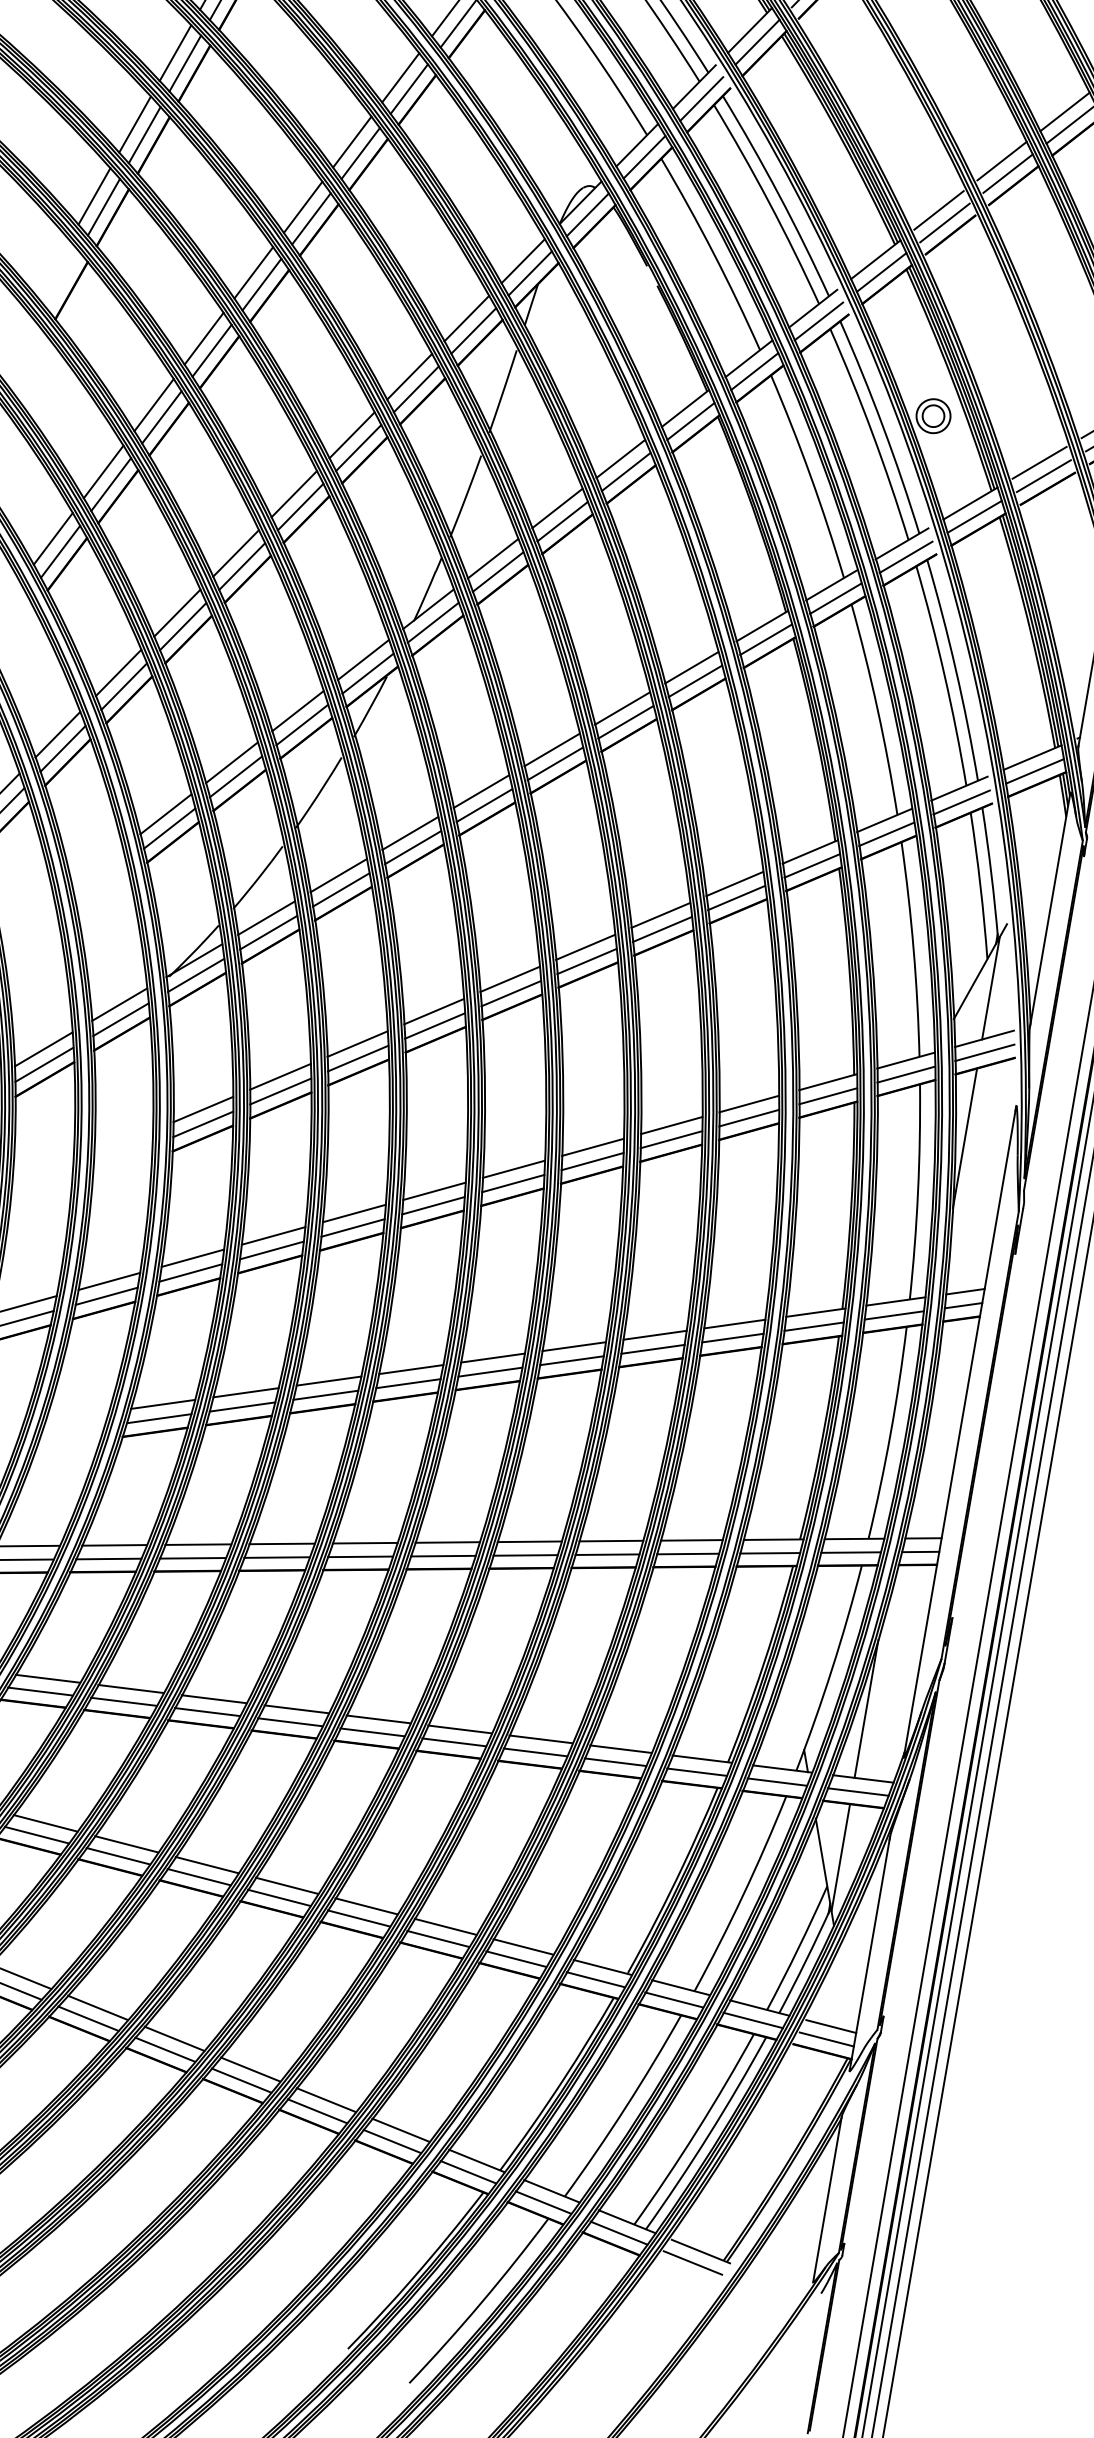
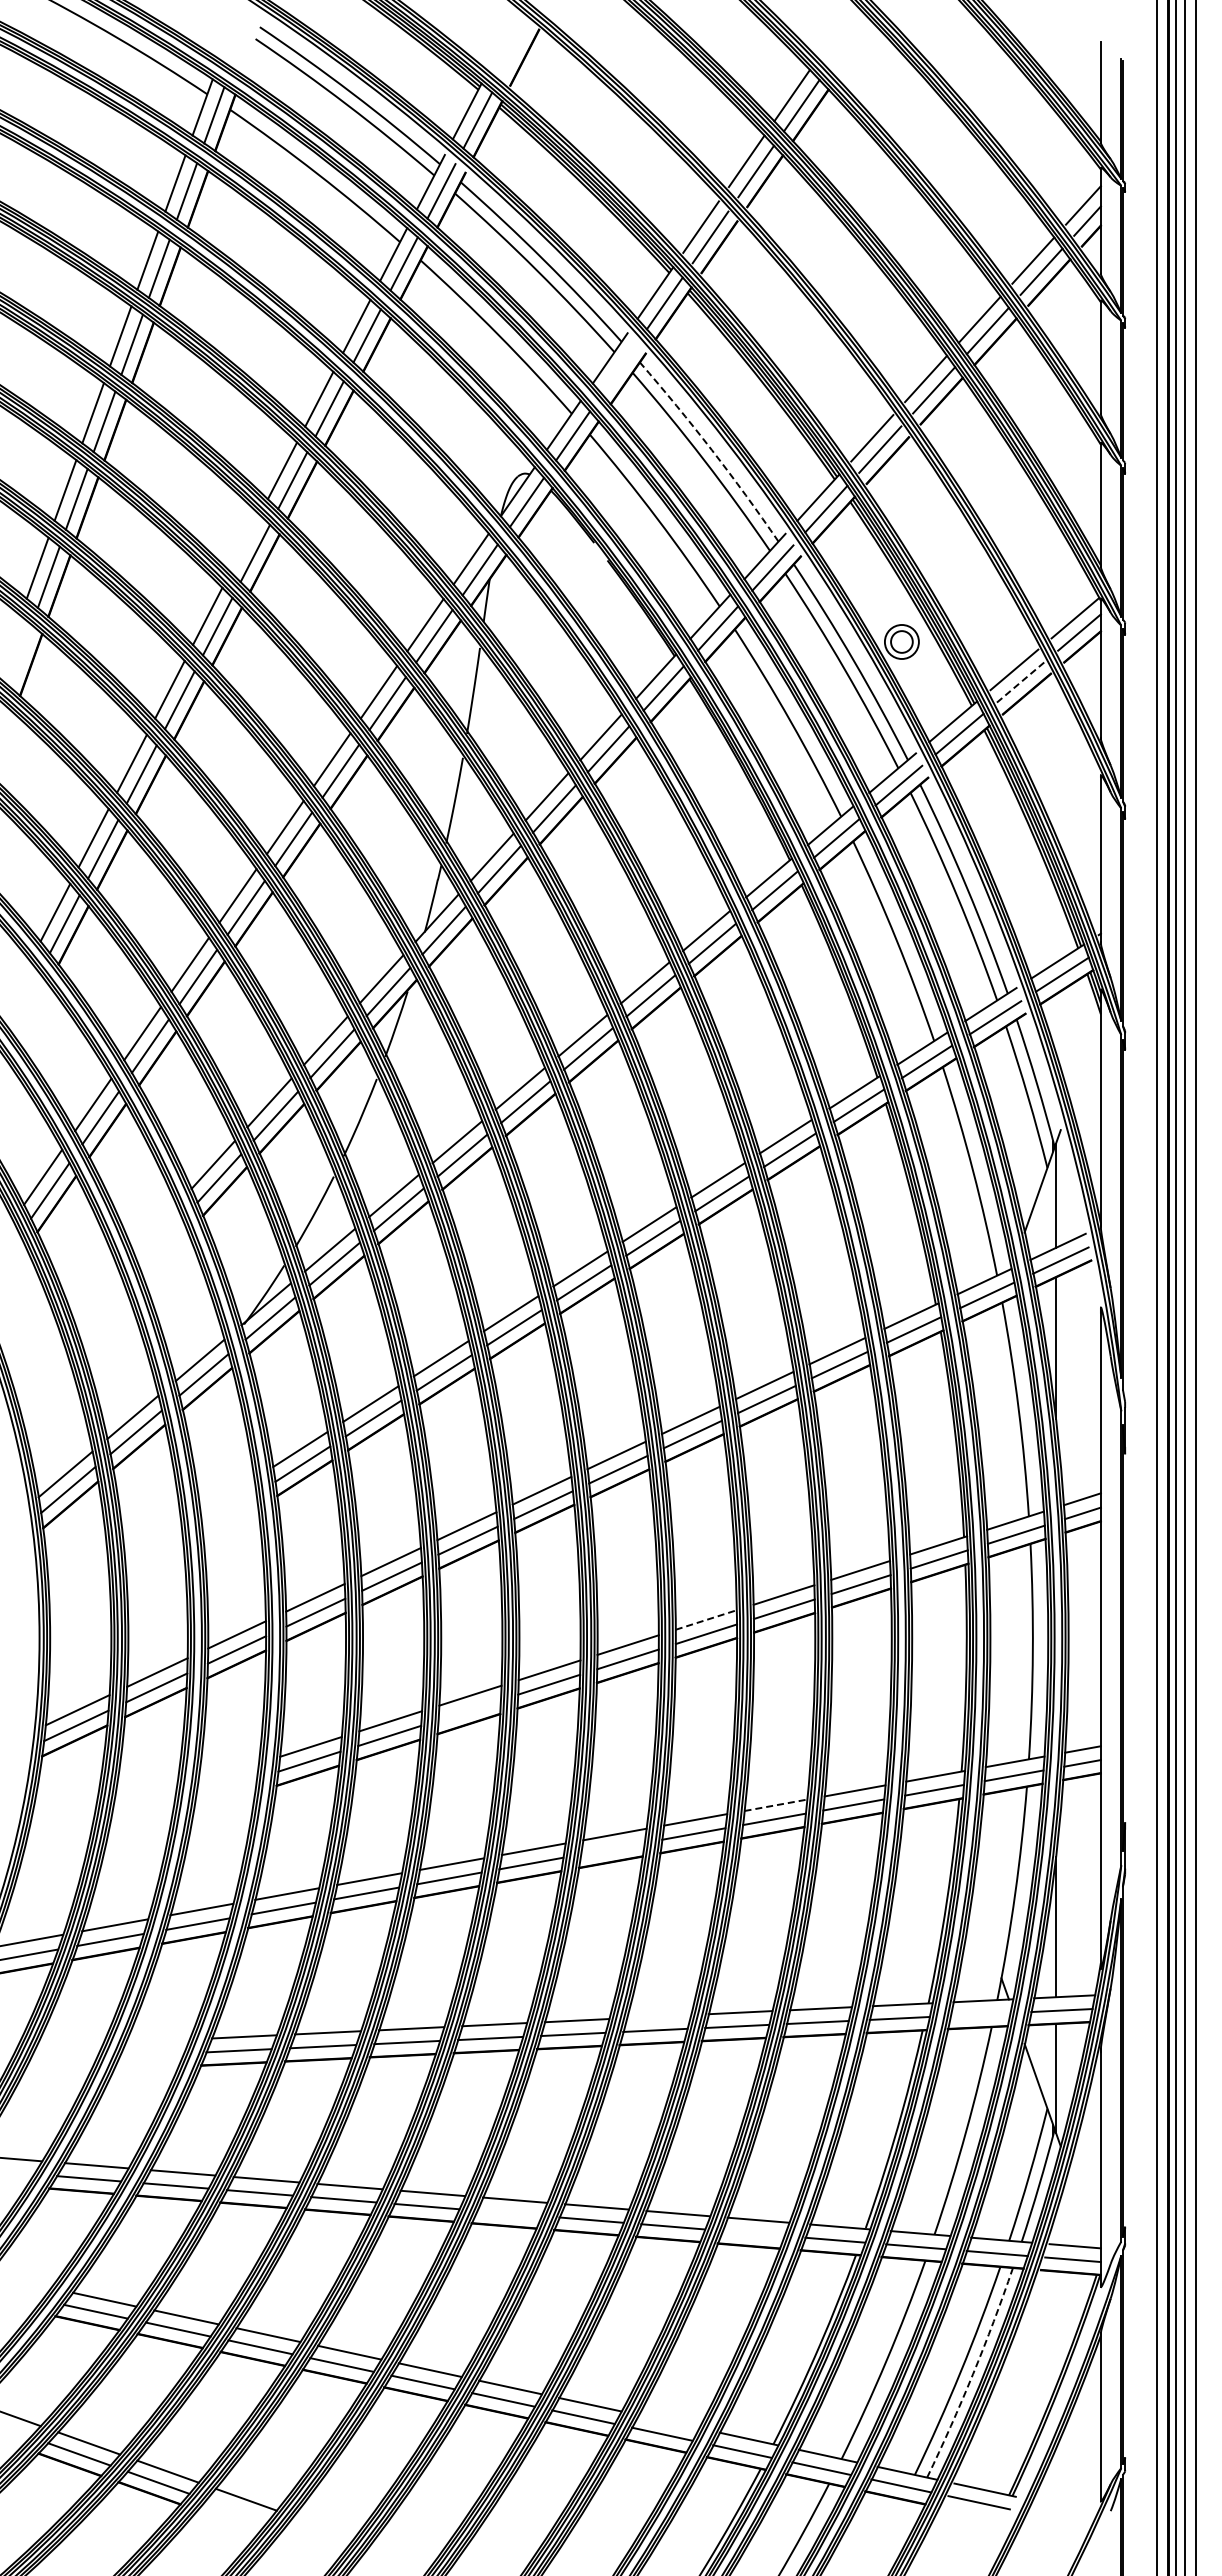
line: (701, 98) -> (619, 368), removed
arc: (778, 195) -> (711, 450), solid -> dashed
line: (302, 206) -> (244, 542), removed
line: (1044, 475) -> (1021, 681), solid -> dashed
line: (574, 1346) -> (706, 1619), solid -> dashed
line: (325, 1395) -> (469, 1710), removed
line: (610, 1541) -> (775, 1805), solid -> dashed
line: (442, 1555) -> (612, 1848), removed
line: (459, 1729) -> (658, 2016), removed
line: (777, 1782) -> (980, 2014), removed
line: (279, 1897) -> (509, 2213), removed
line: (516, 1958) -> (753, 2232), removed
line: (400, 2130) -> (668, 2421), removed
arc: (709, 2135) -> (973, 2374), solid -> dashed

